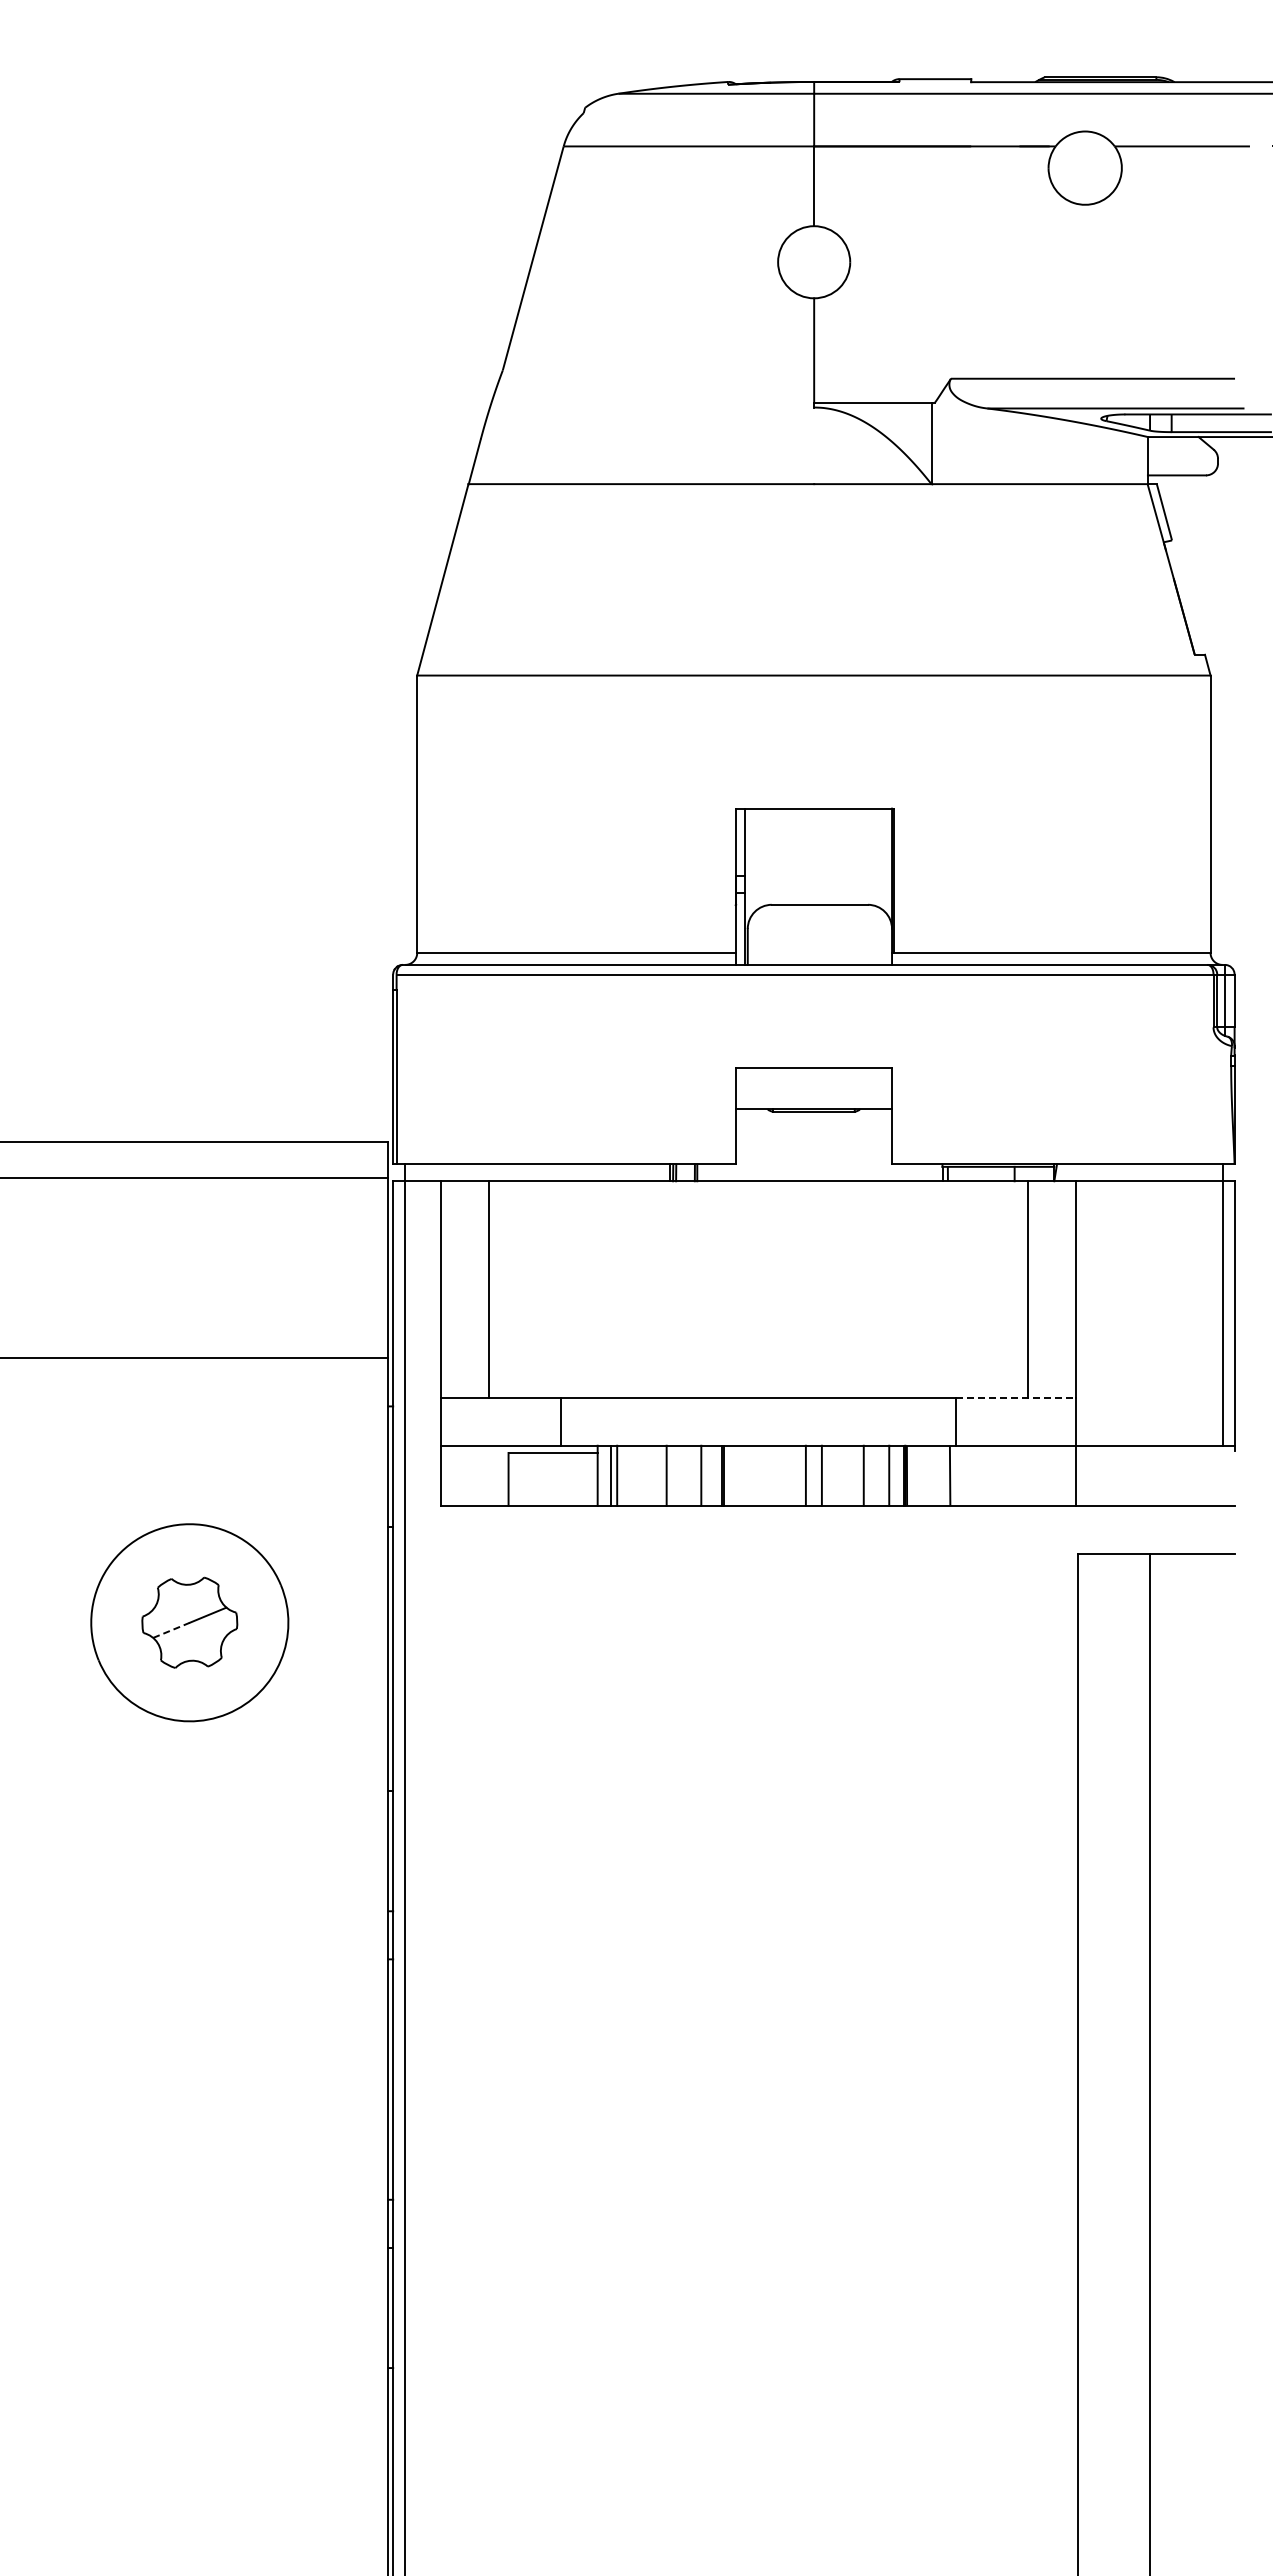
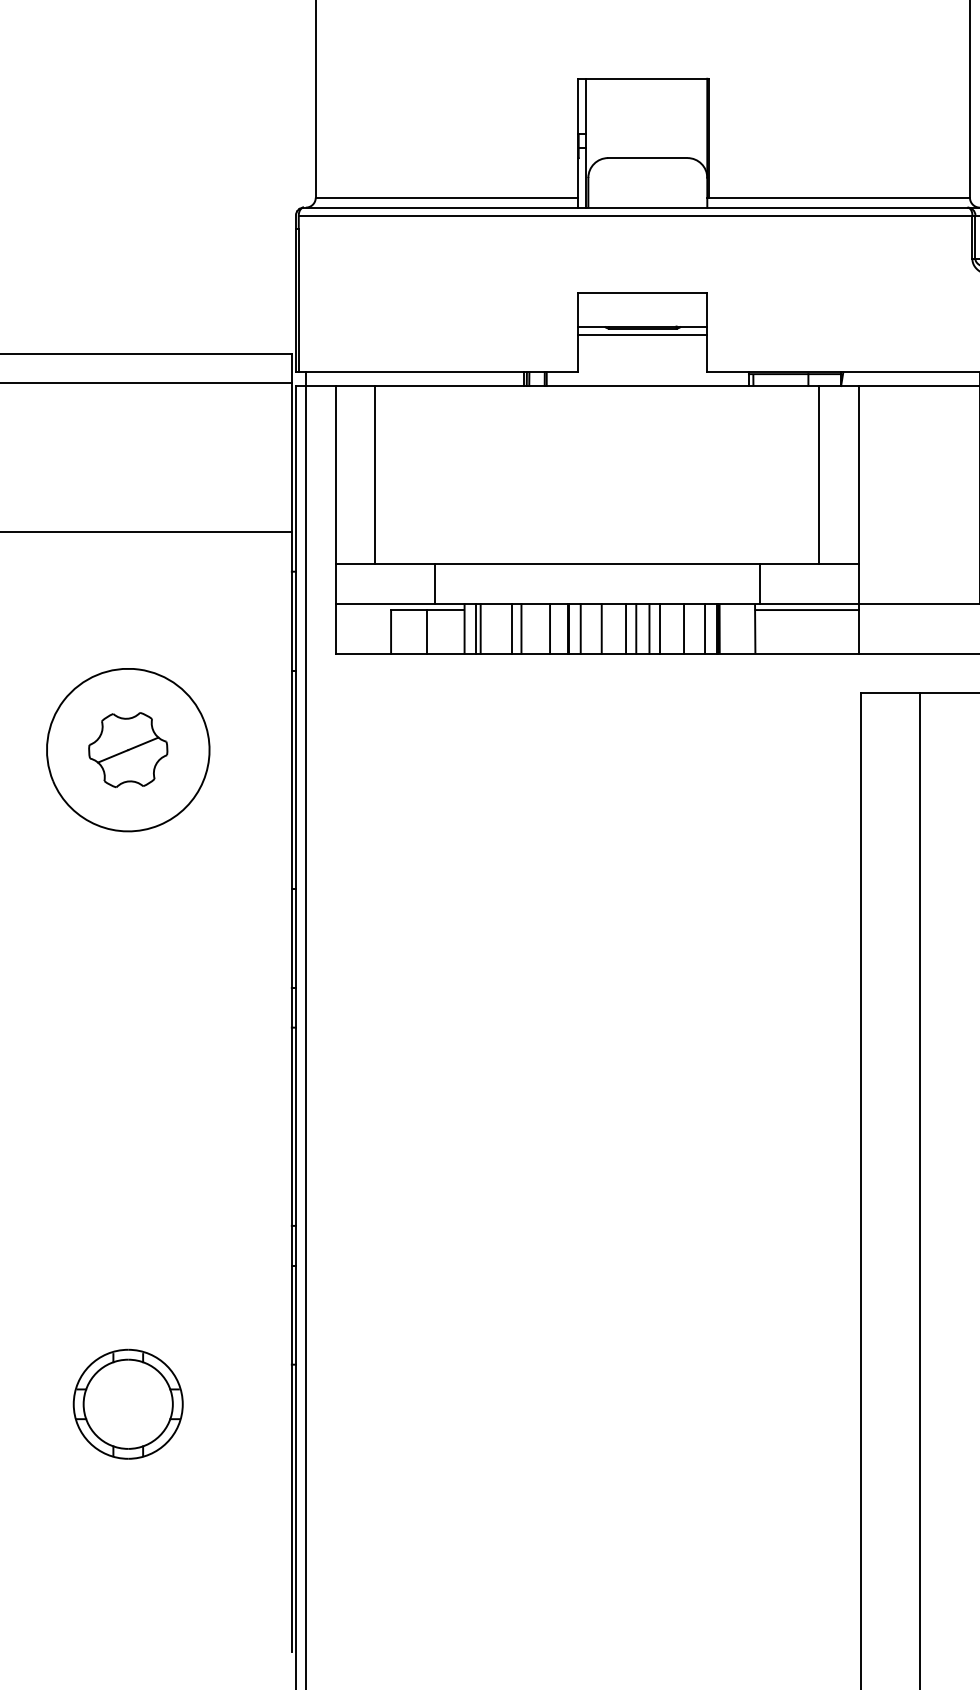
line: (813, 1118) -> (642, 334), added
line: (1016, 1397) -> (809, 564), dashed -> solid
line: (1012, 1452) -> (806, 609), added
line: (655, 1475) -> (512, 628), added
line: (738, 1475) -> (580, 628), added
line: (764, 1475) -> (602, 628), added
line: (793, 1475) -> (626, 628), added
line: (834, 1475) -> (659, 628), added
line: (551, 1478) -> (426, 631), added
line: (171, 1630) -> (113, 756), dashed -> solid
part: (189, 2416) -> (128, 1404), added

